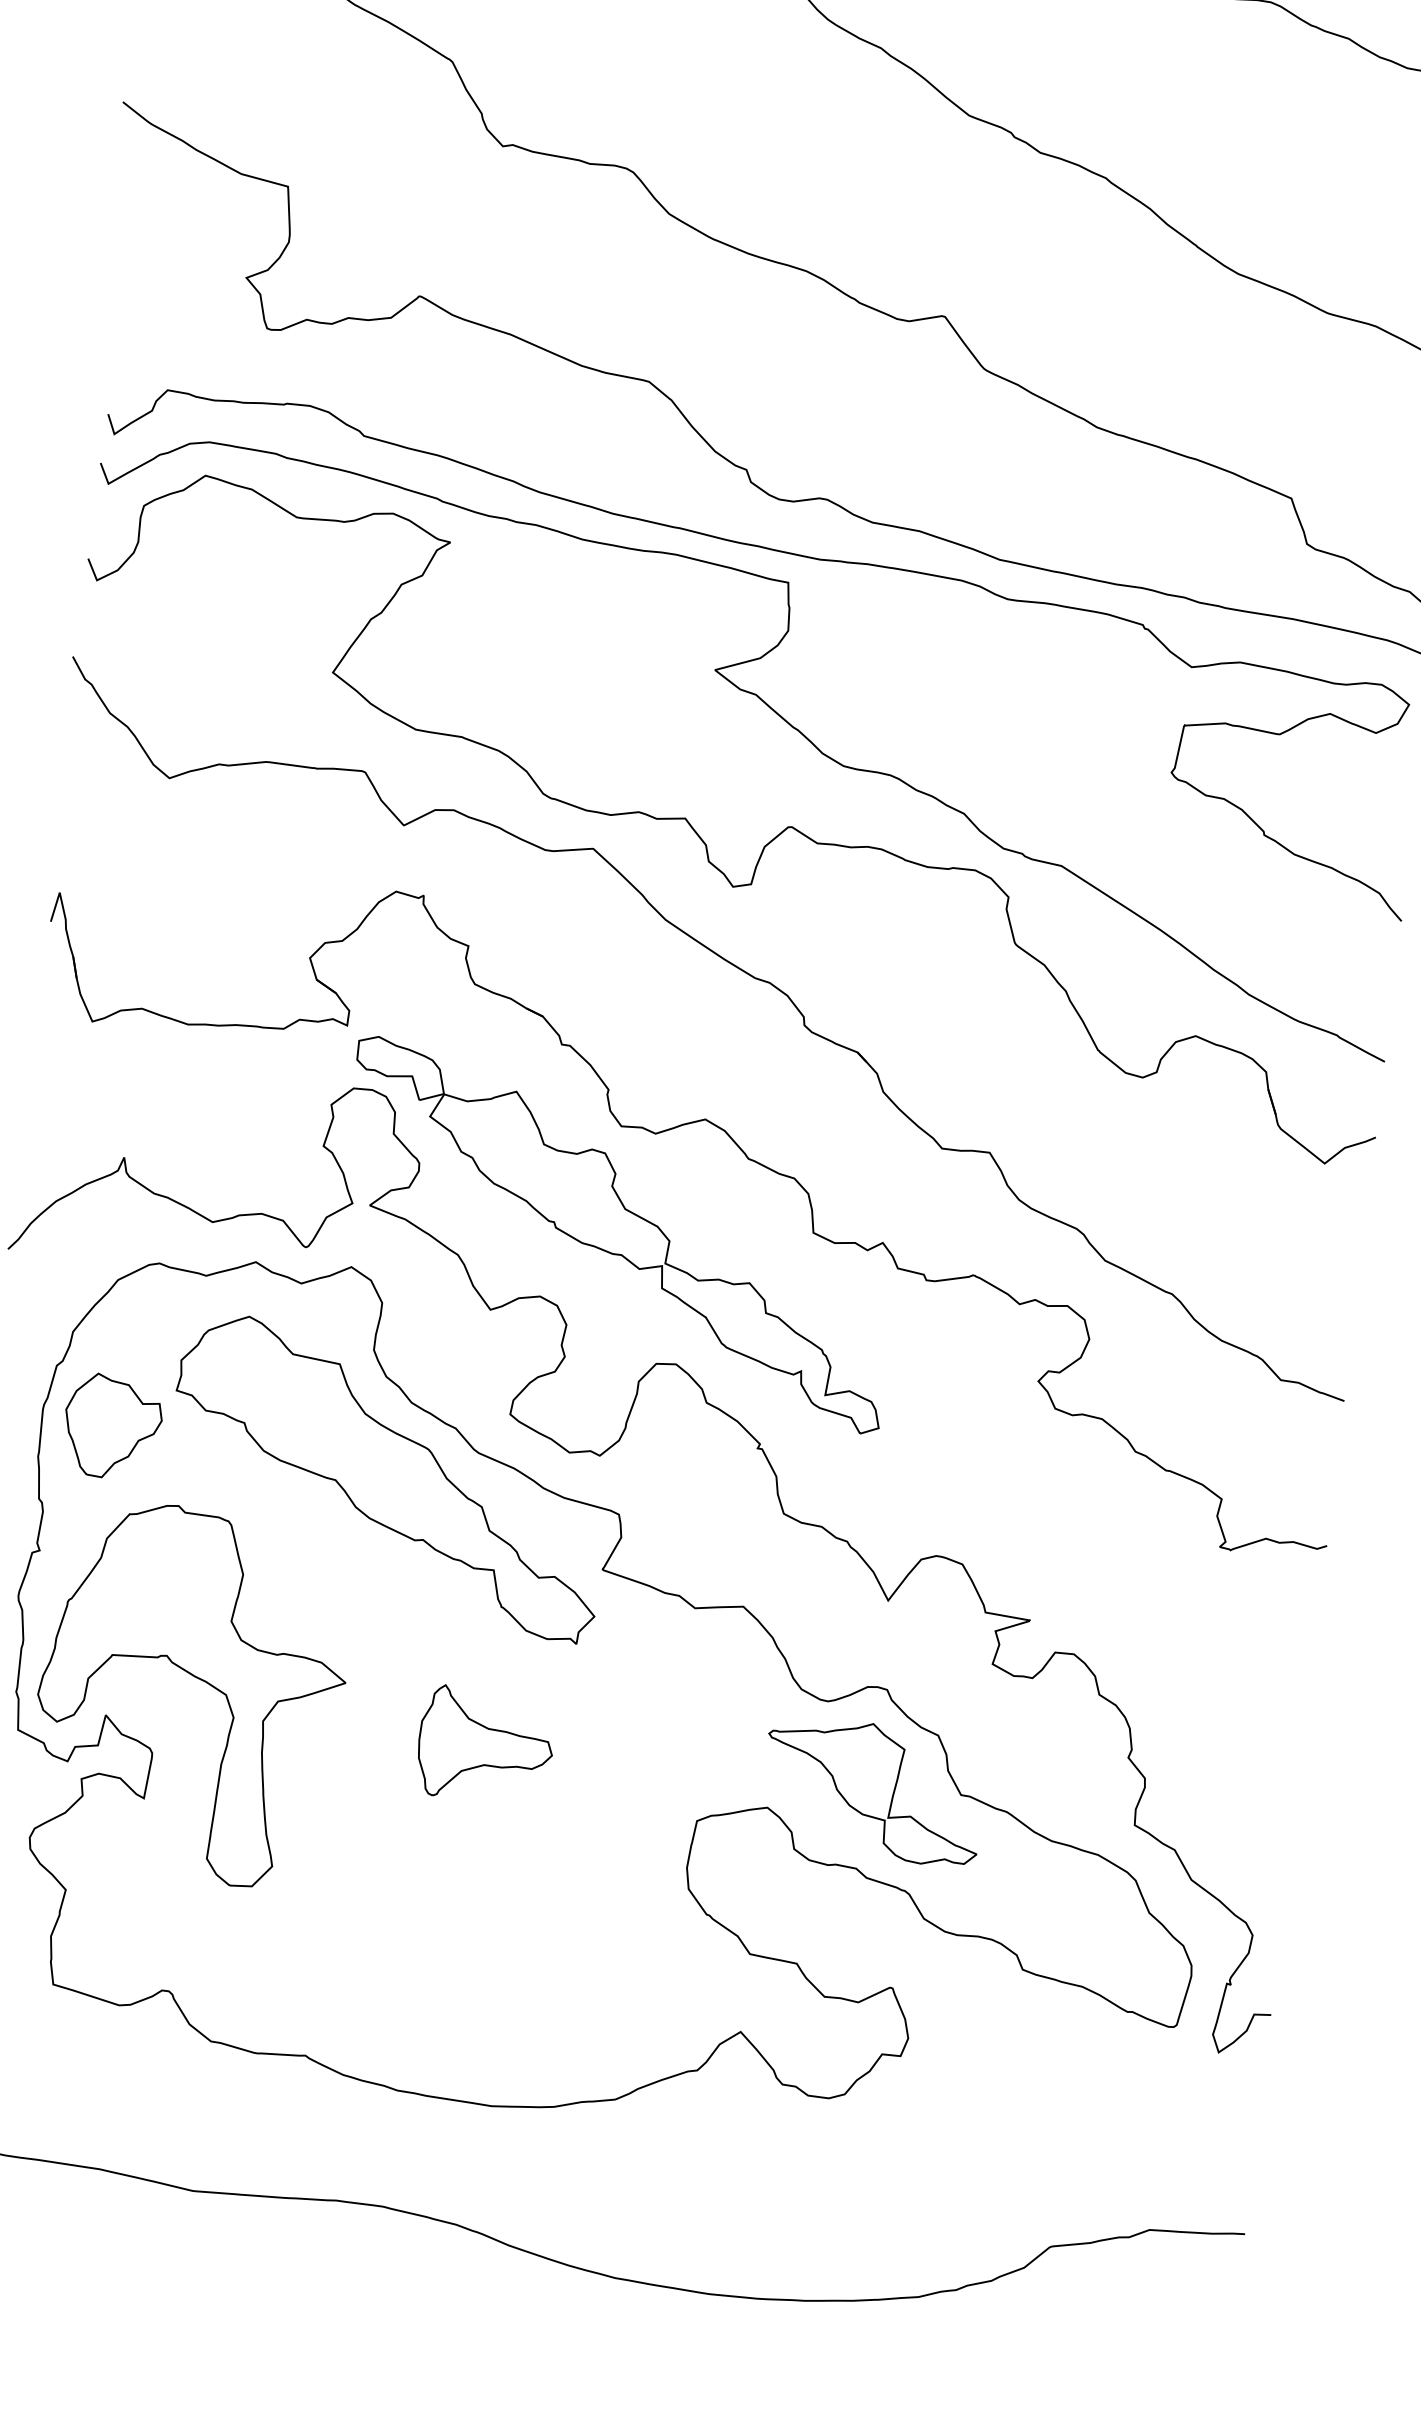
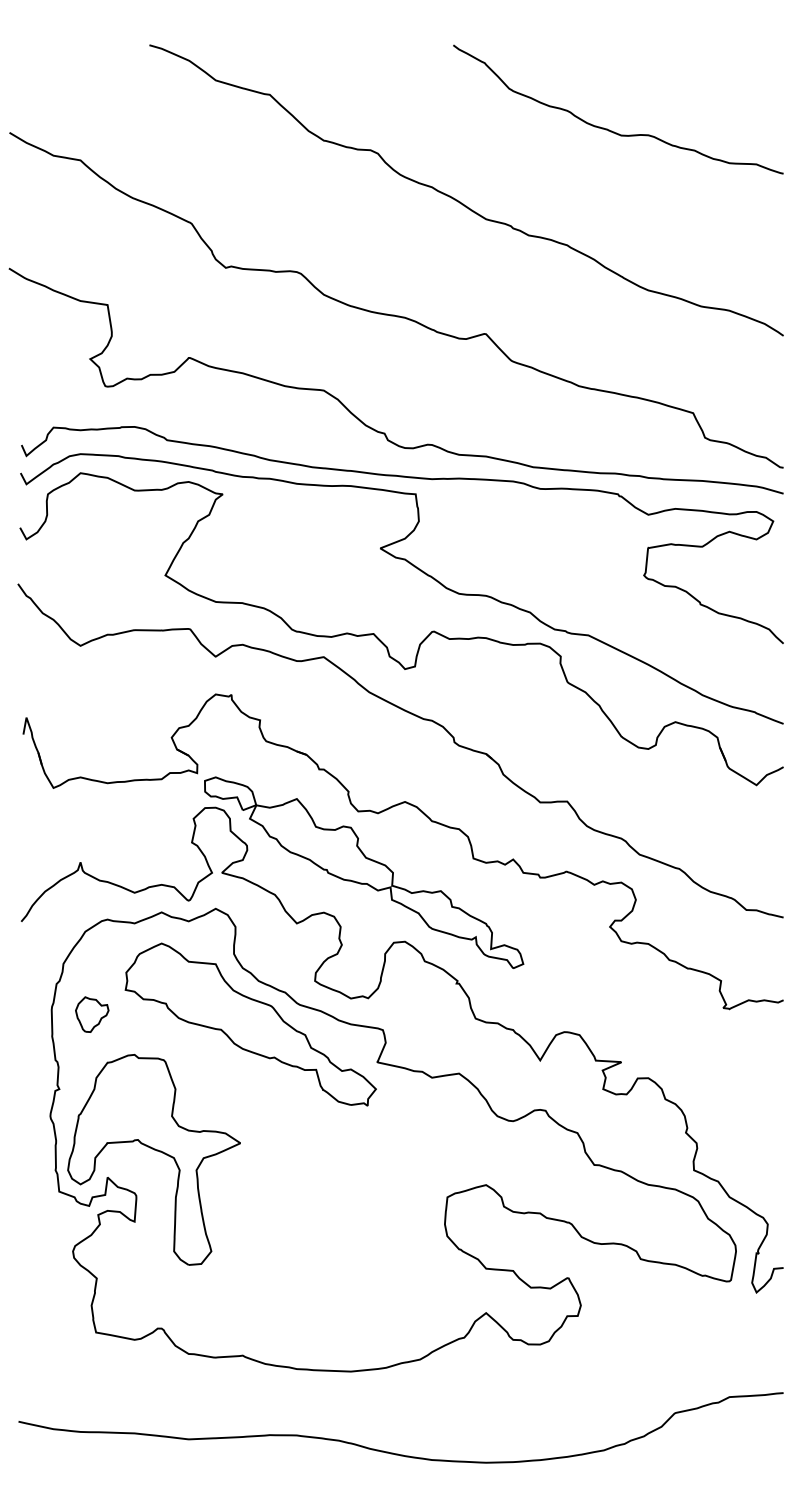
part: (113, 1426) -> (92, 1014), size x0.6
part: (485, 1744) -> (323, 1168), removed
part: (873, 1790) -> (544, 1168), removed

